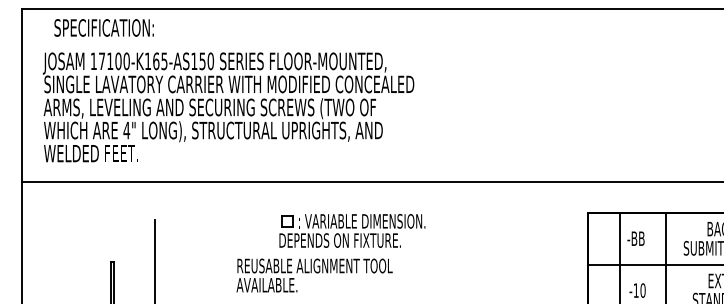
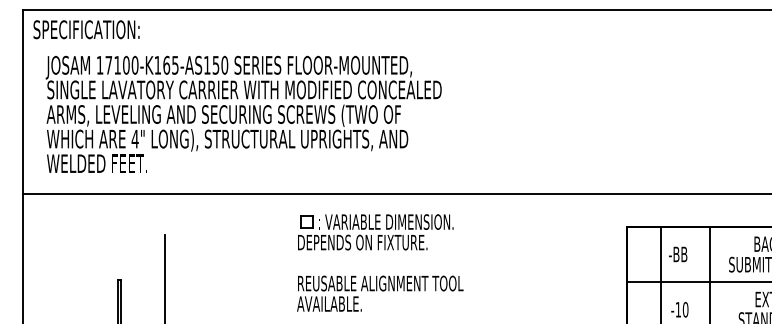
text: (103, 27) -> (85, 29), moved
part: (352, 230) -> (375, 231), moved
text: (314, 275) -> (380, 293), moved

